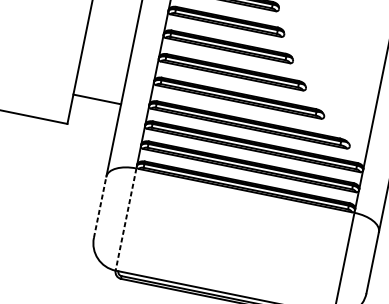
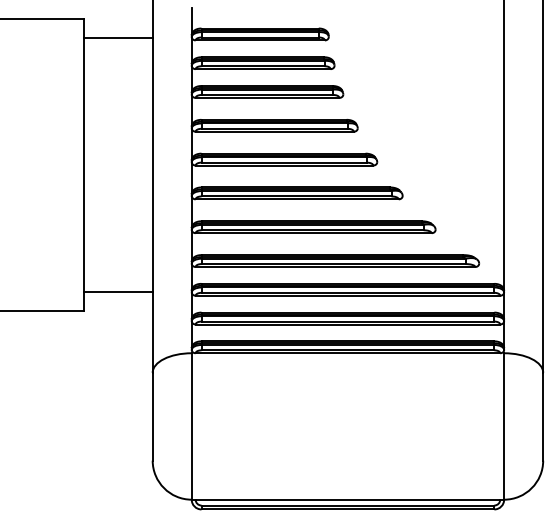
line: (97, 99) -> (118, 292), moved
line: (100, 207) -> (152, 416), dashed -> solid
line: (125, 219) -> (191, 426), dashed -> solid

